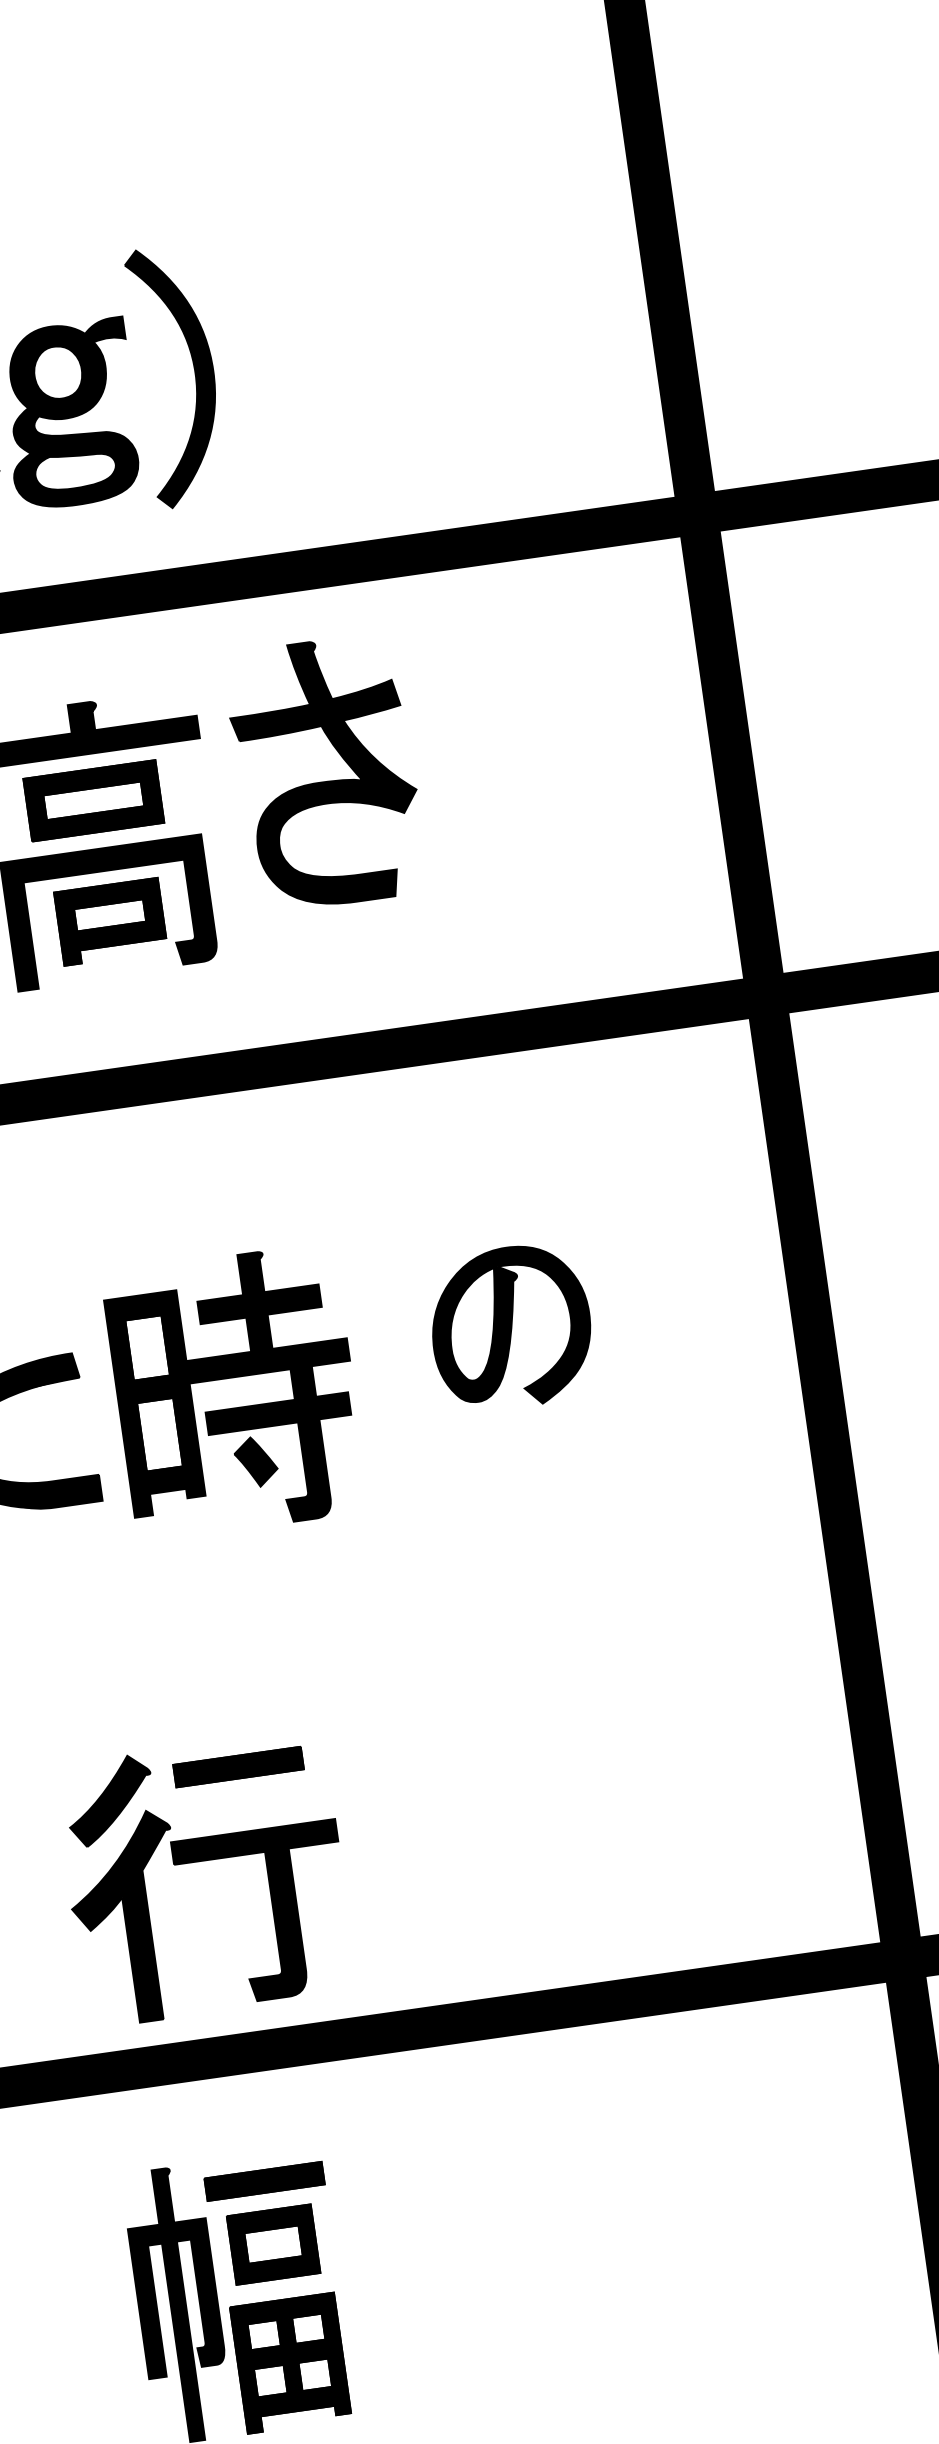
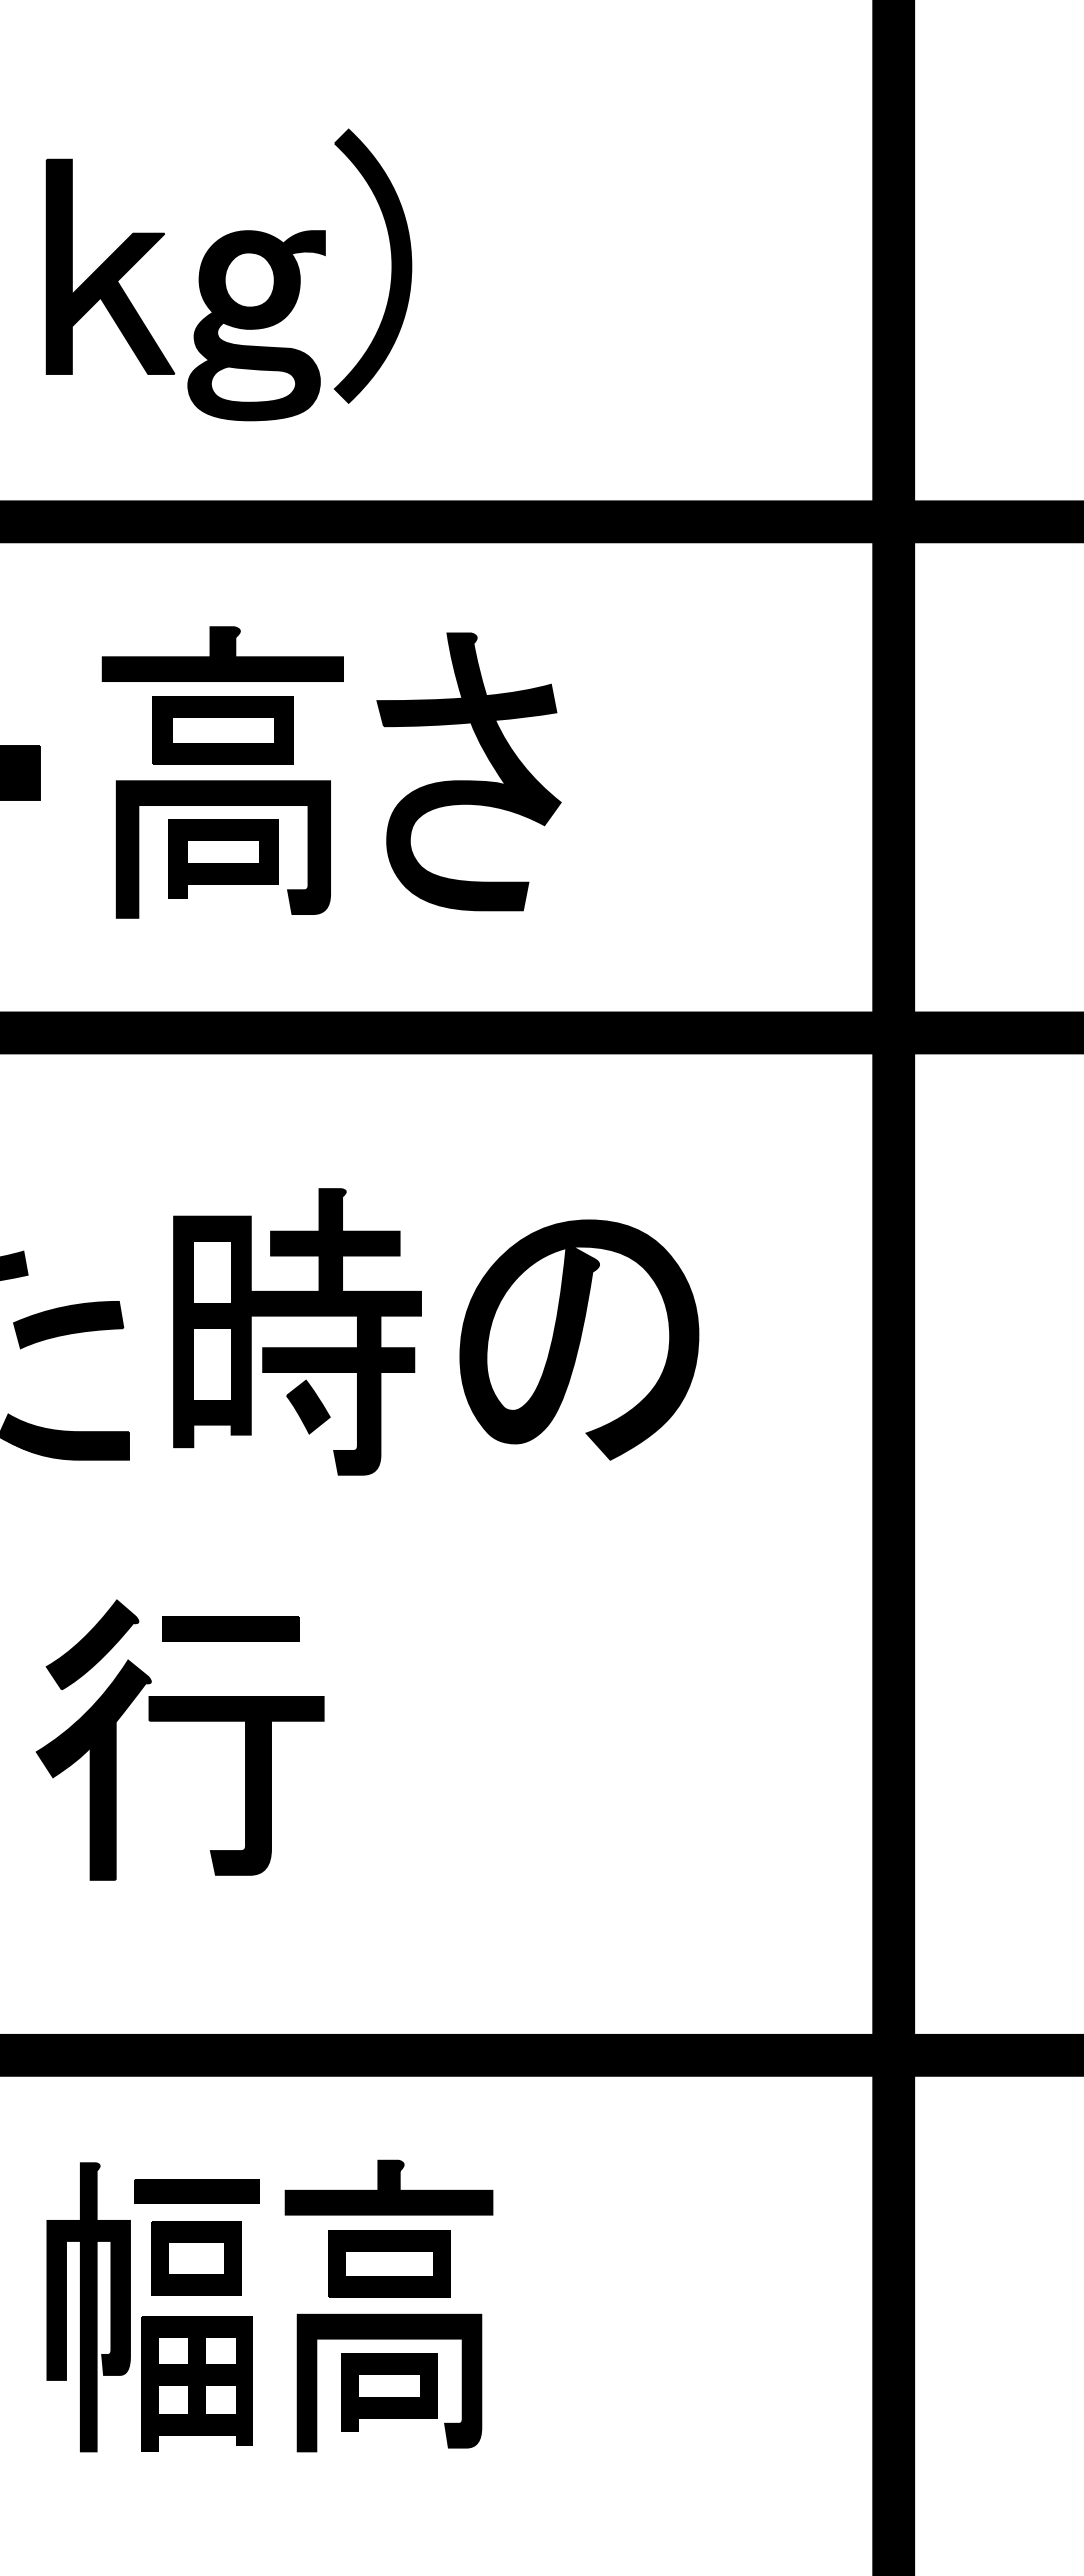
part: (194, 372) -> (391, 265), moved
part: (326, 781) -> (468, 780), moved
part: (511, 1327) -> (579, 1339), size x1.43
part: (233, 1378) -> (297, 1316), moved
part: (202, 1861) -> (179, 1721), moved
part: (459, 2255) -> (388, 2297), added

